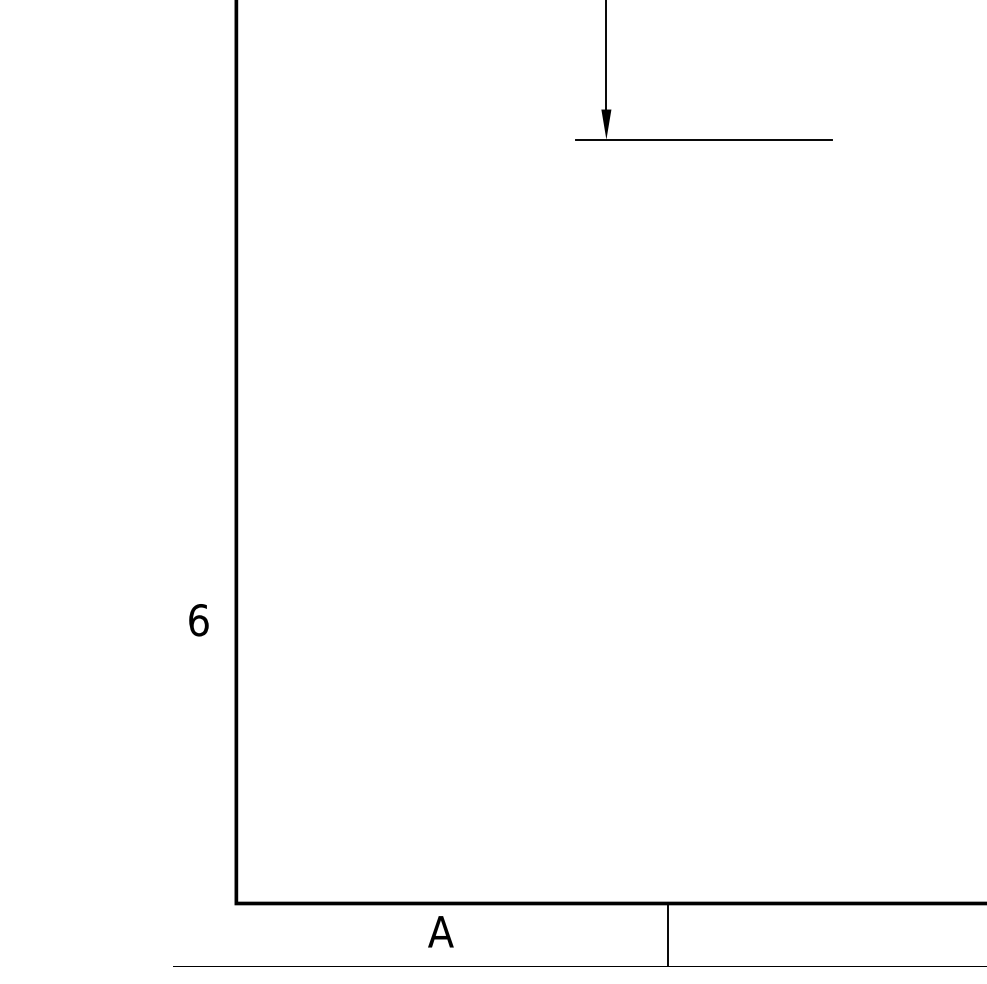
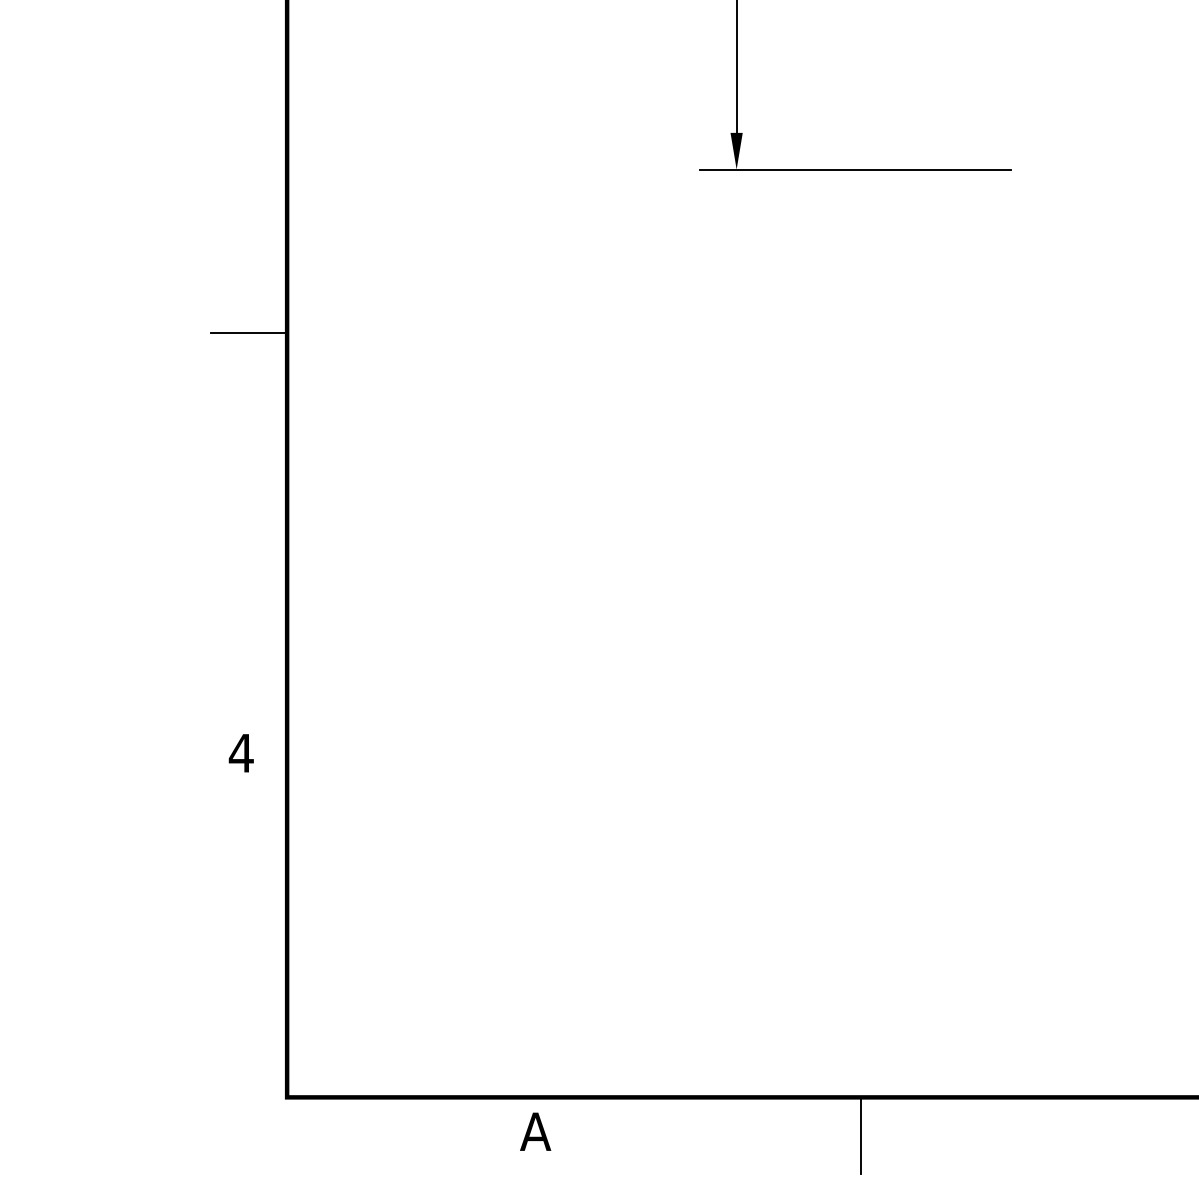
line: (204, 274) -> (248, 333), added
text: (198, 620) -> (241, 753), 6 -> 4
line: (668, 934) -> (860, 1135), moved

